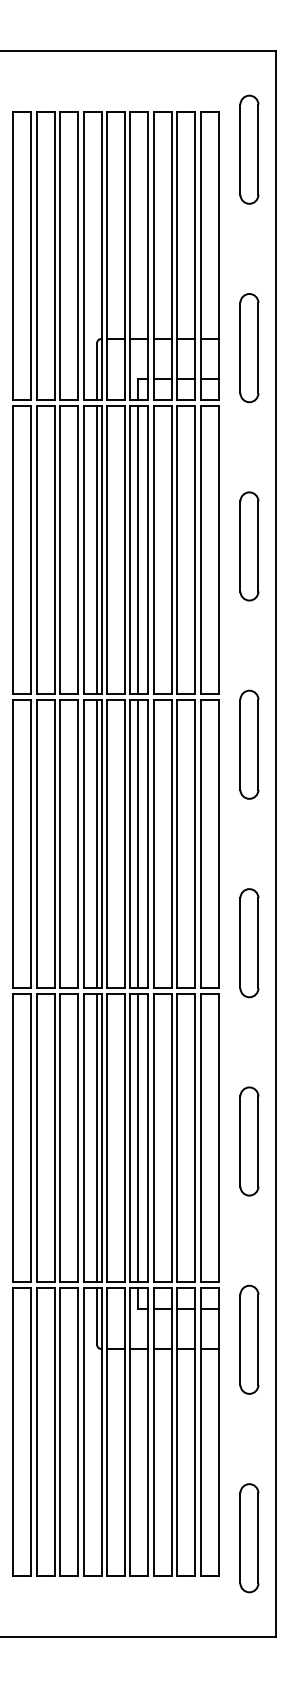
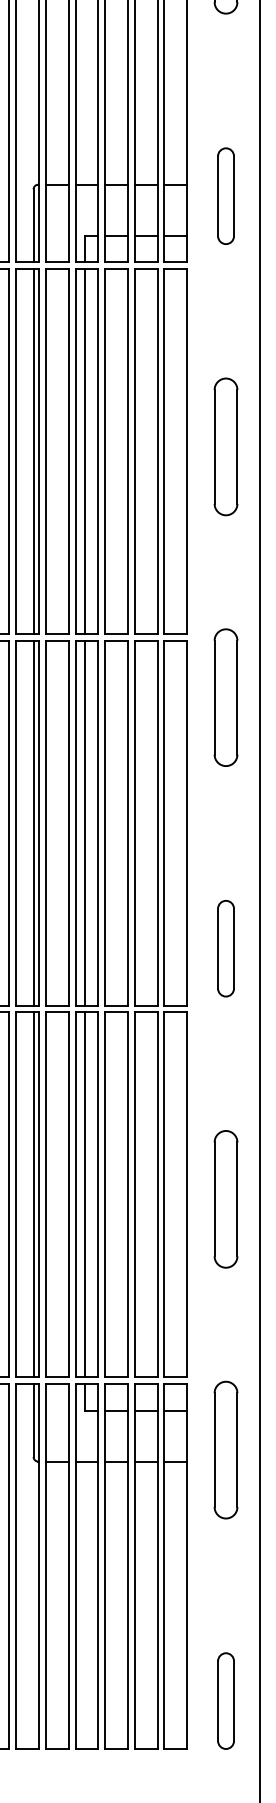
part: (249, 348) -> (226, 196), size x0.7
part: (249, 943) -> (226, 948), size x0.7
part: (249, 1538) -> (226, 1701), size x0.7

